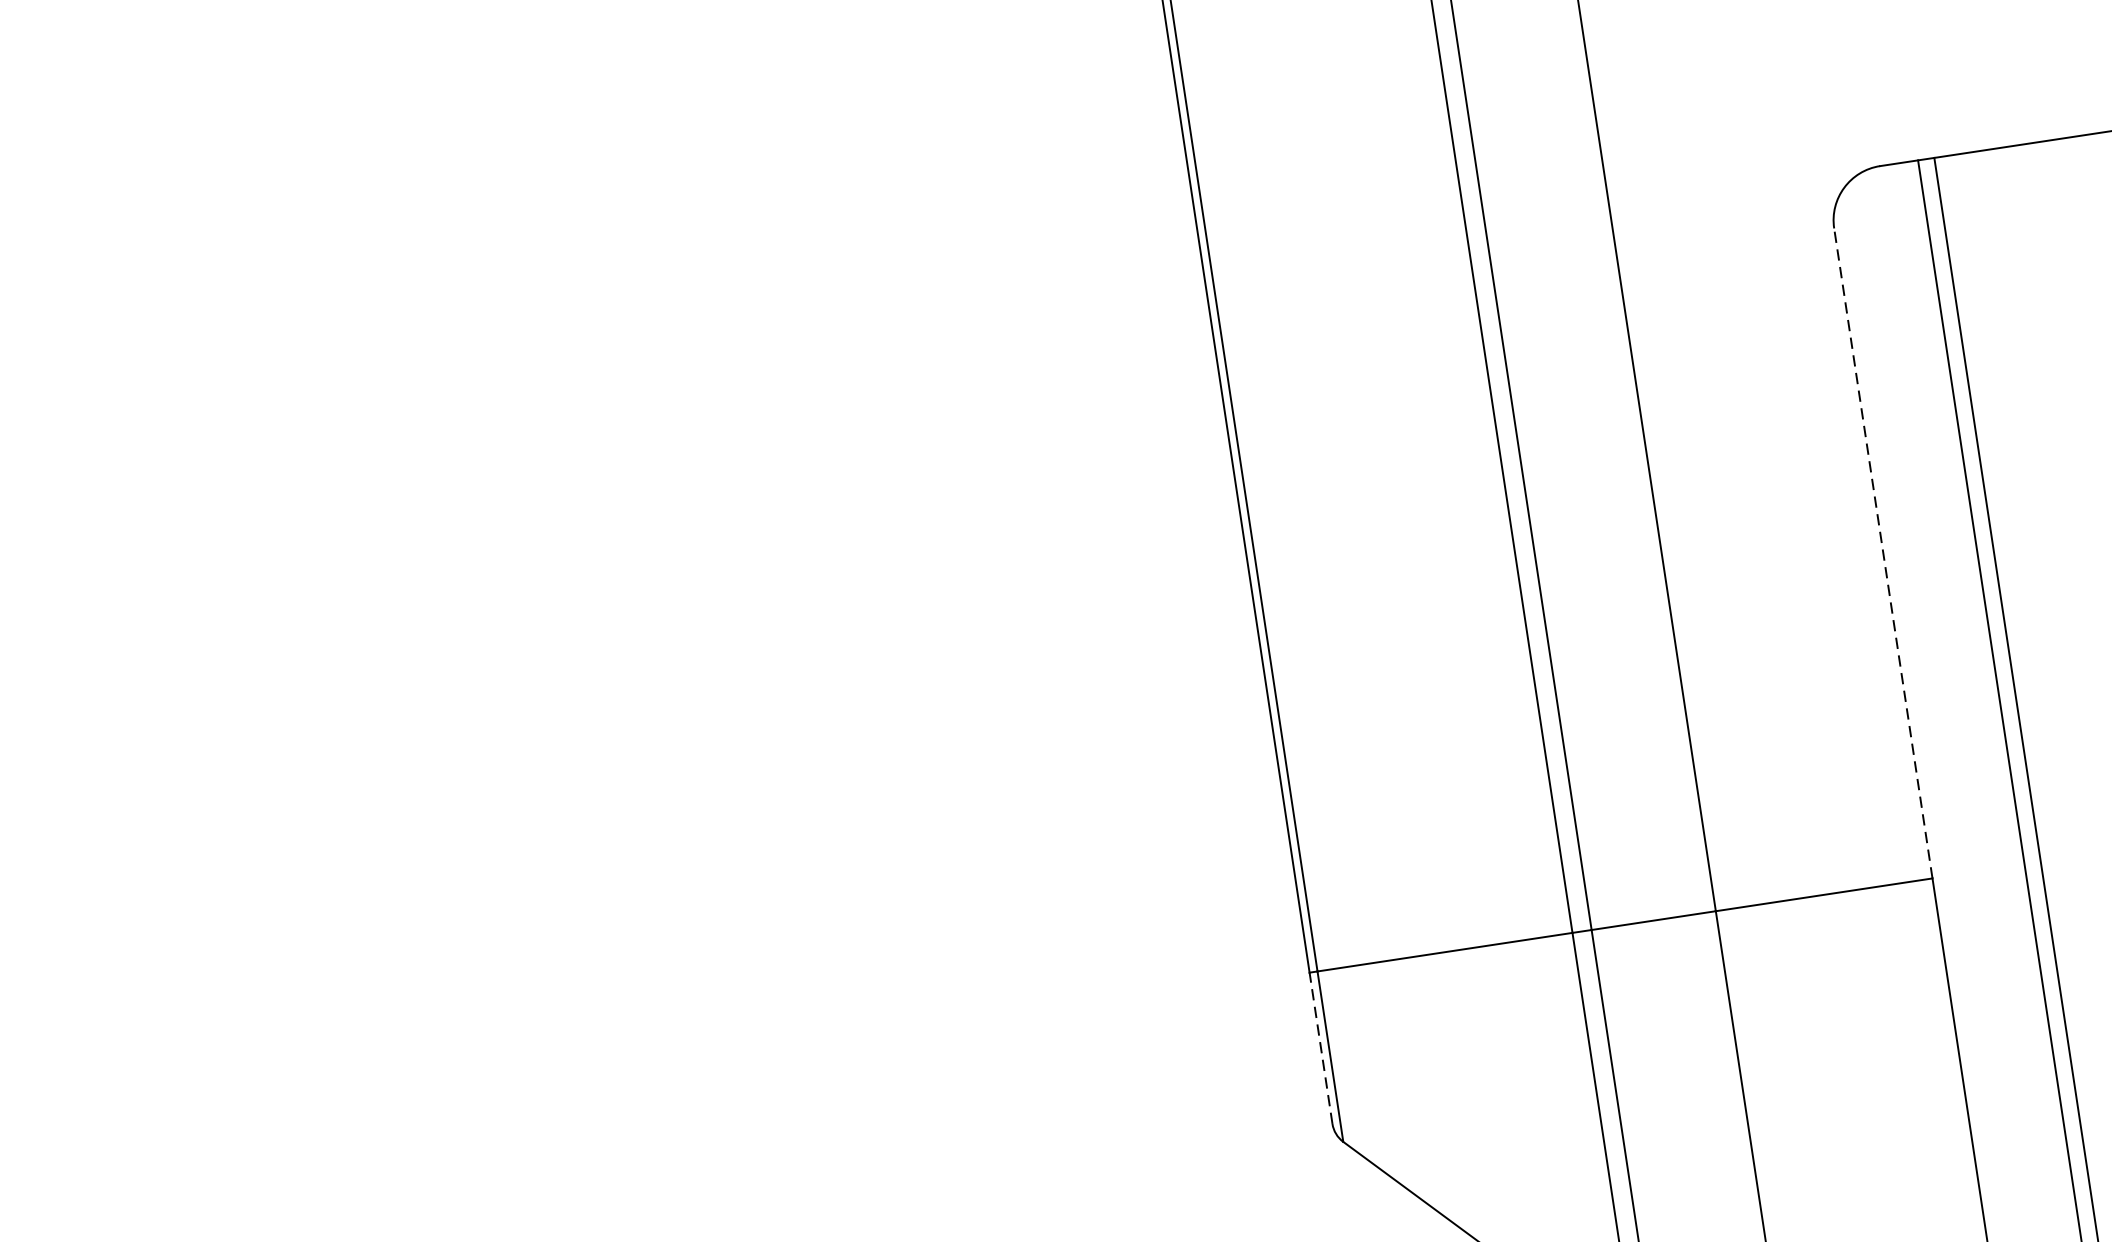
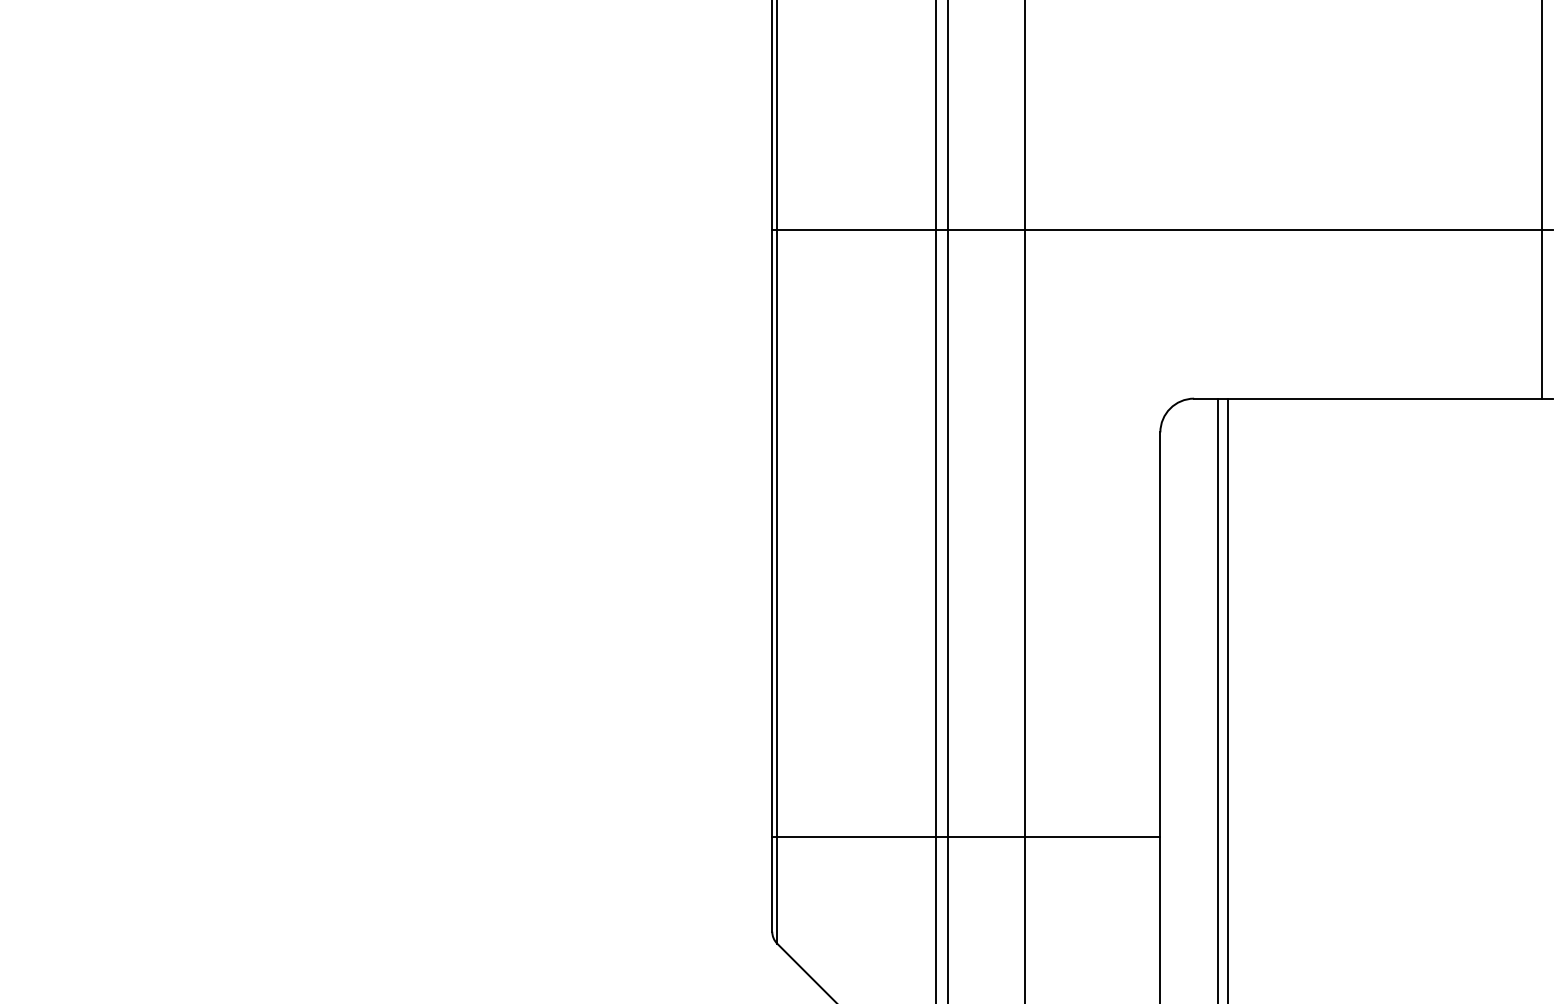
line: (1883, 552) -> (1160, 634), dashed -> solid
line: (1321, 1048) -> (772, 884), dashed -> solid

